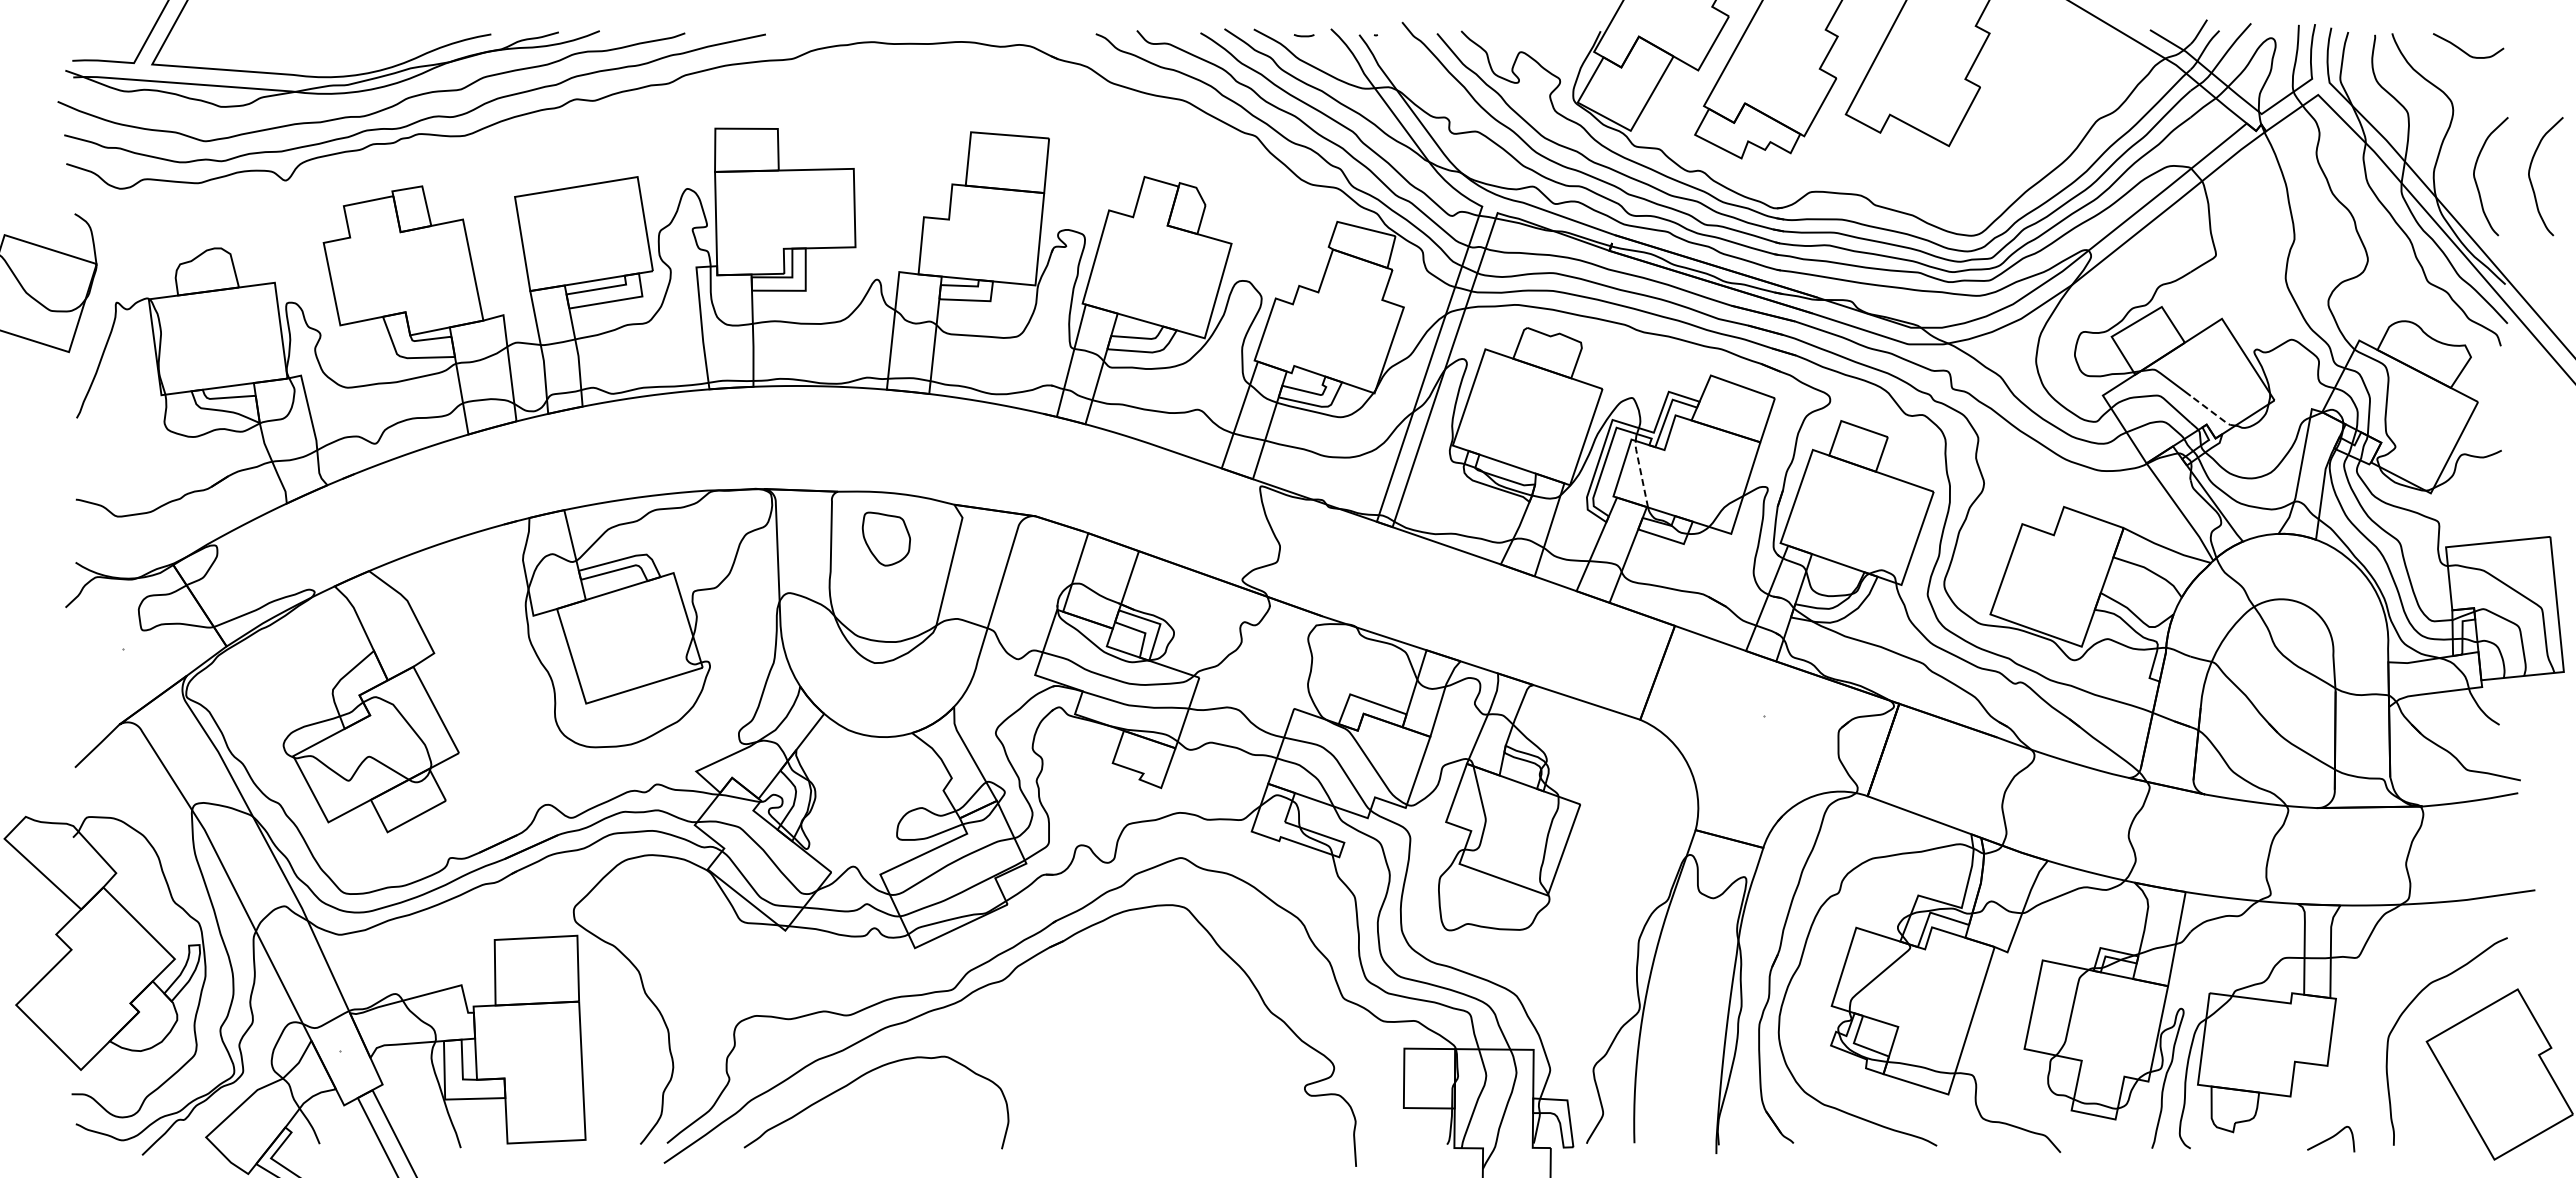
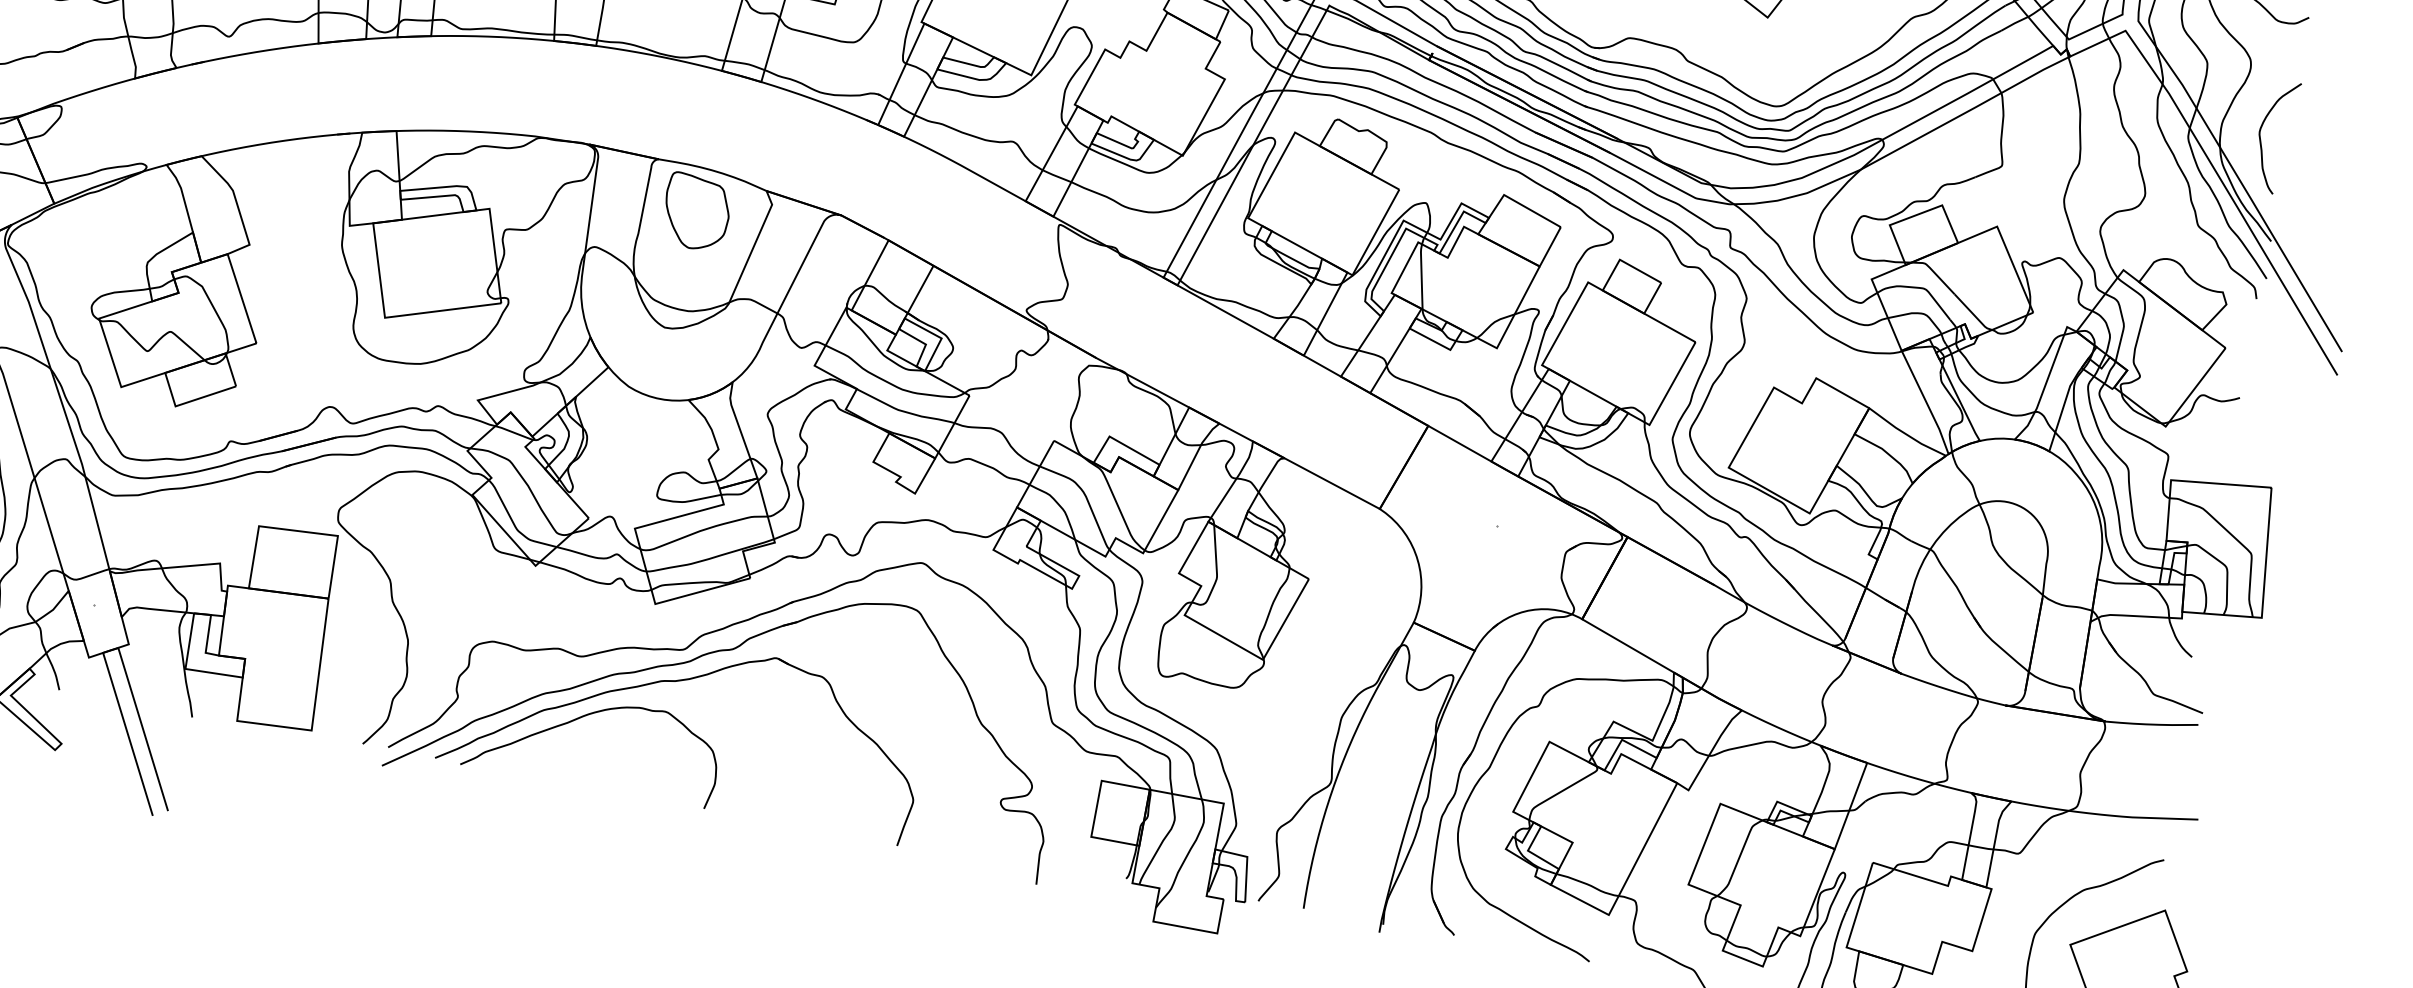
curve: (2531, 180) -> (2313, 147), removed
line: (2213, 413) -> (1973, 314), dashed -> solid
line: (1640, 472) -> (1421, 275), dashed -> solid
part: (886, 538) -> (696, 211), size x1.43
part: (950, 1024) -> (676, 682), added

